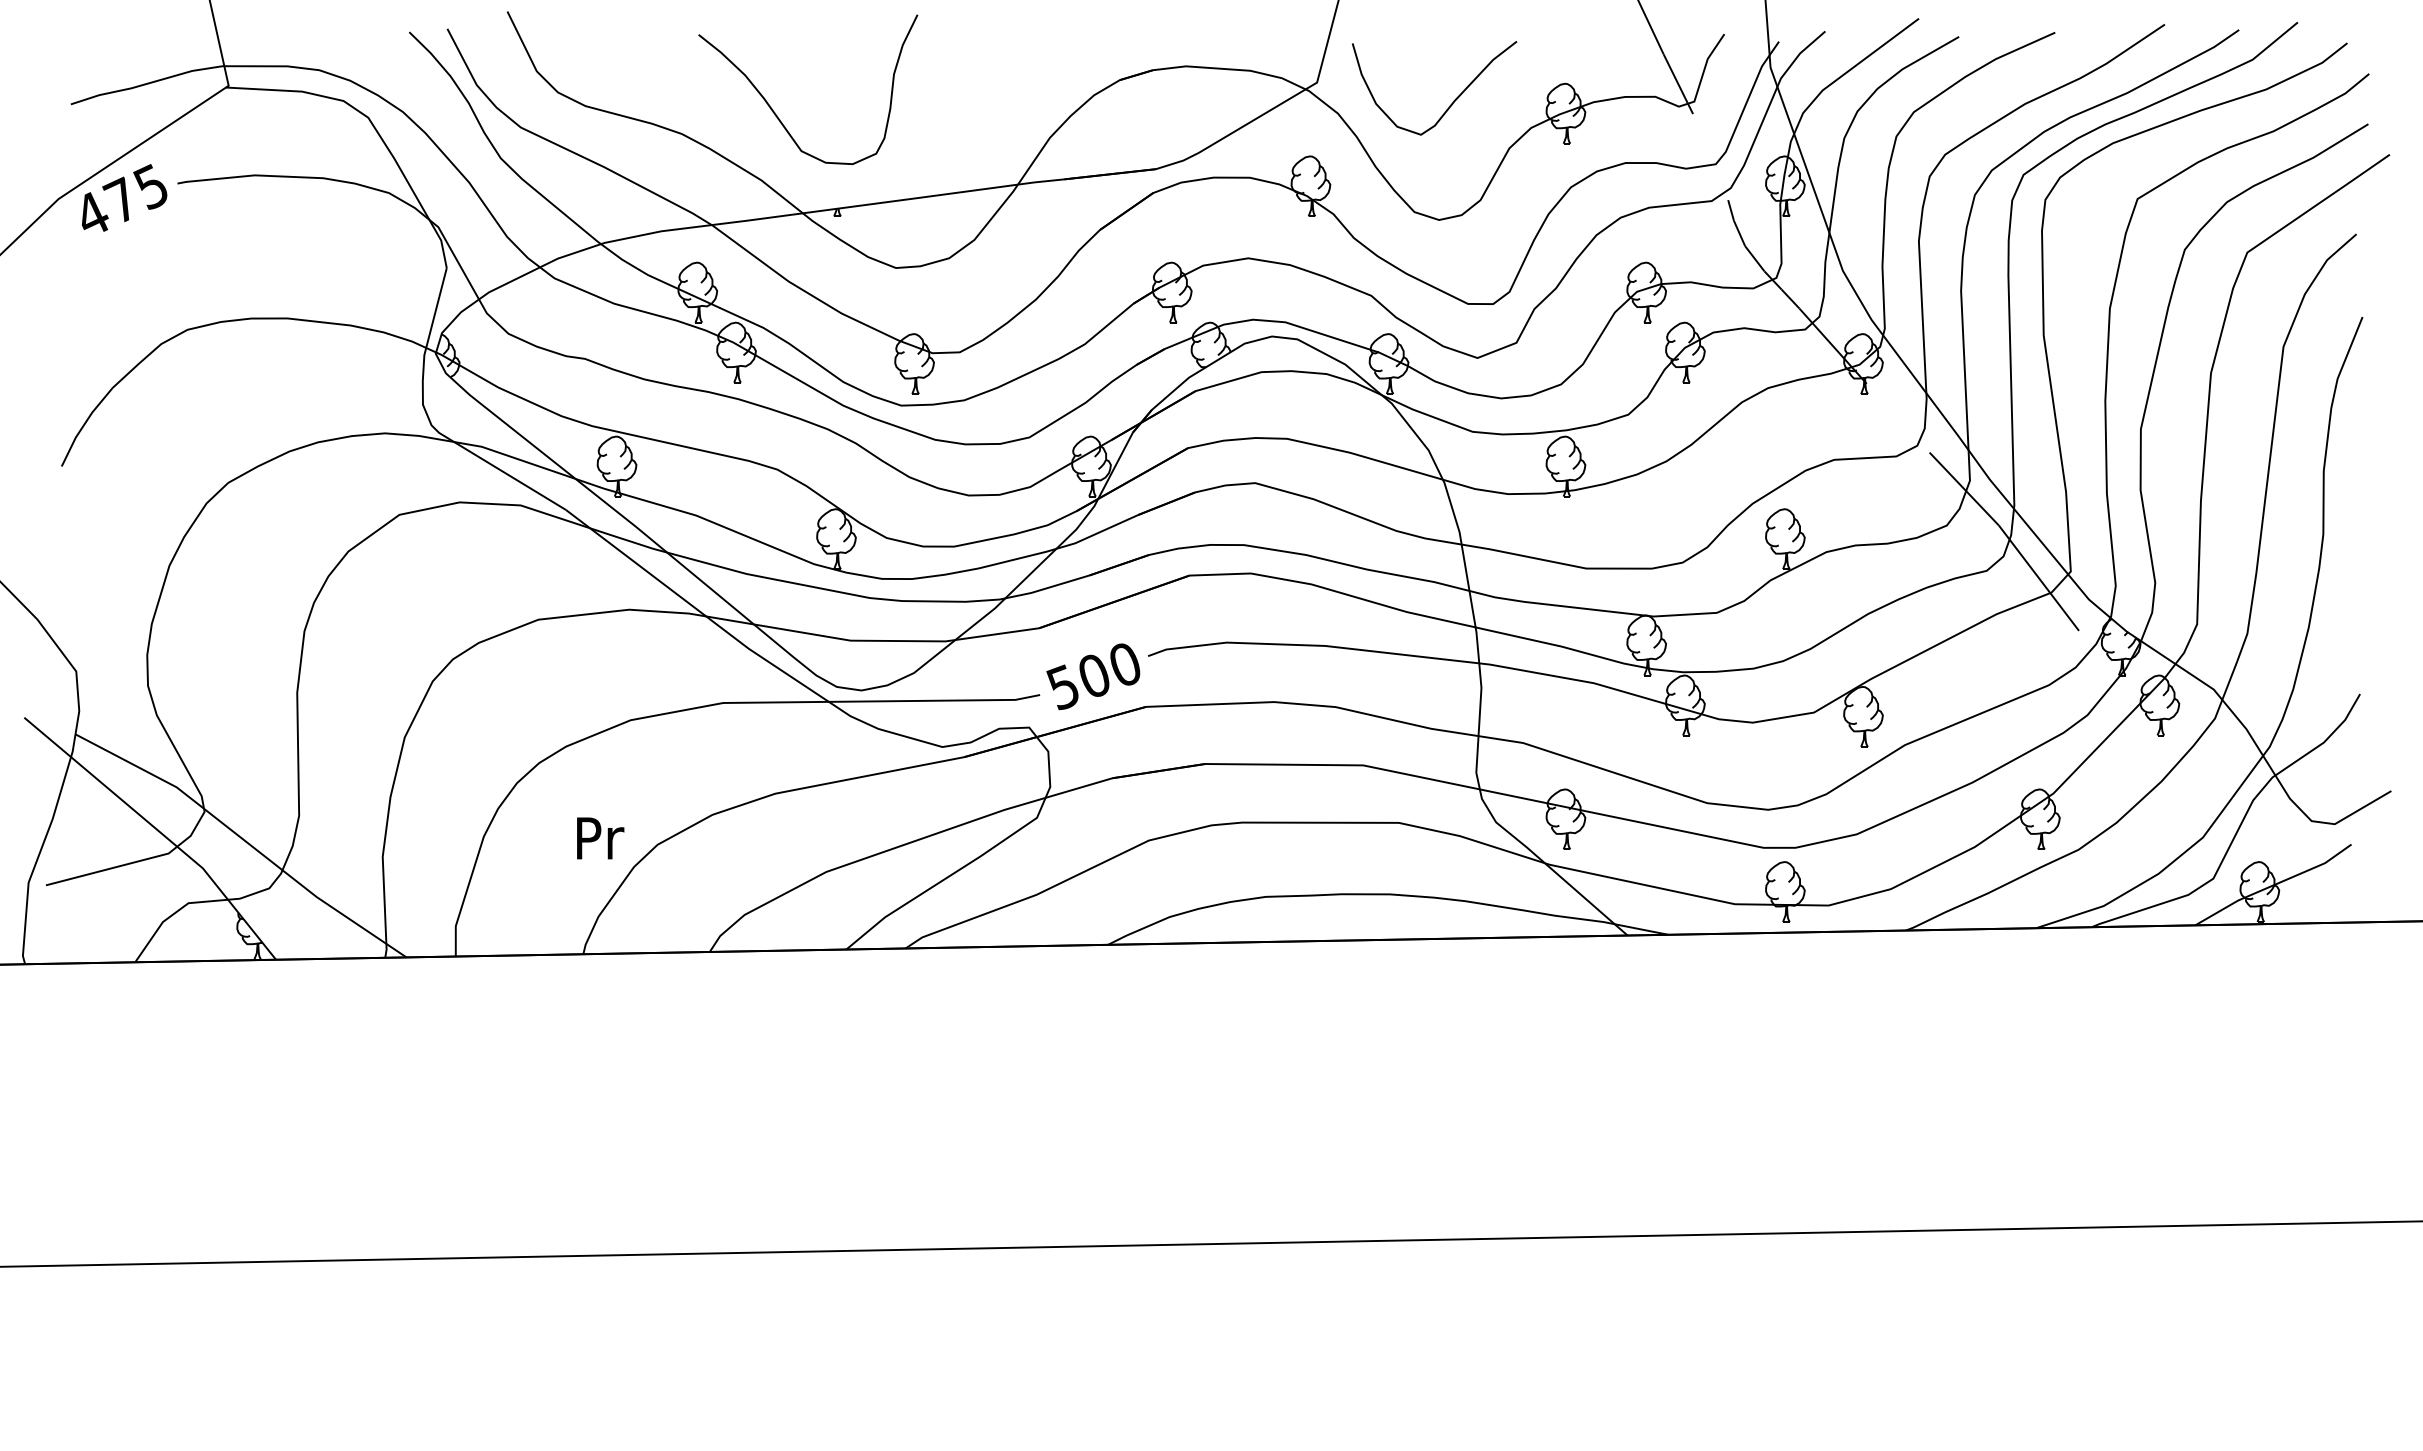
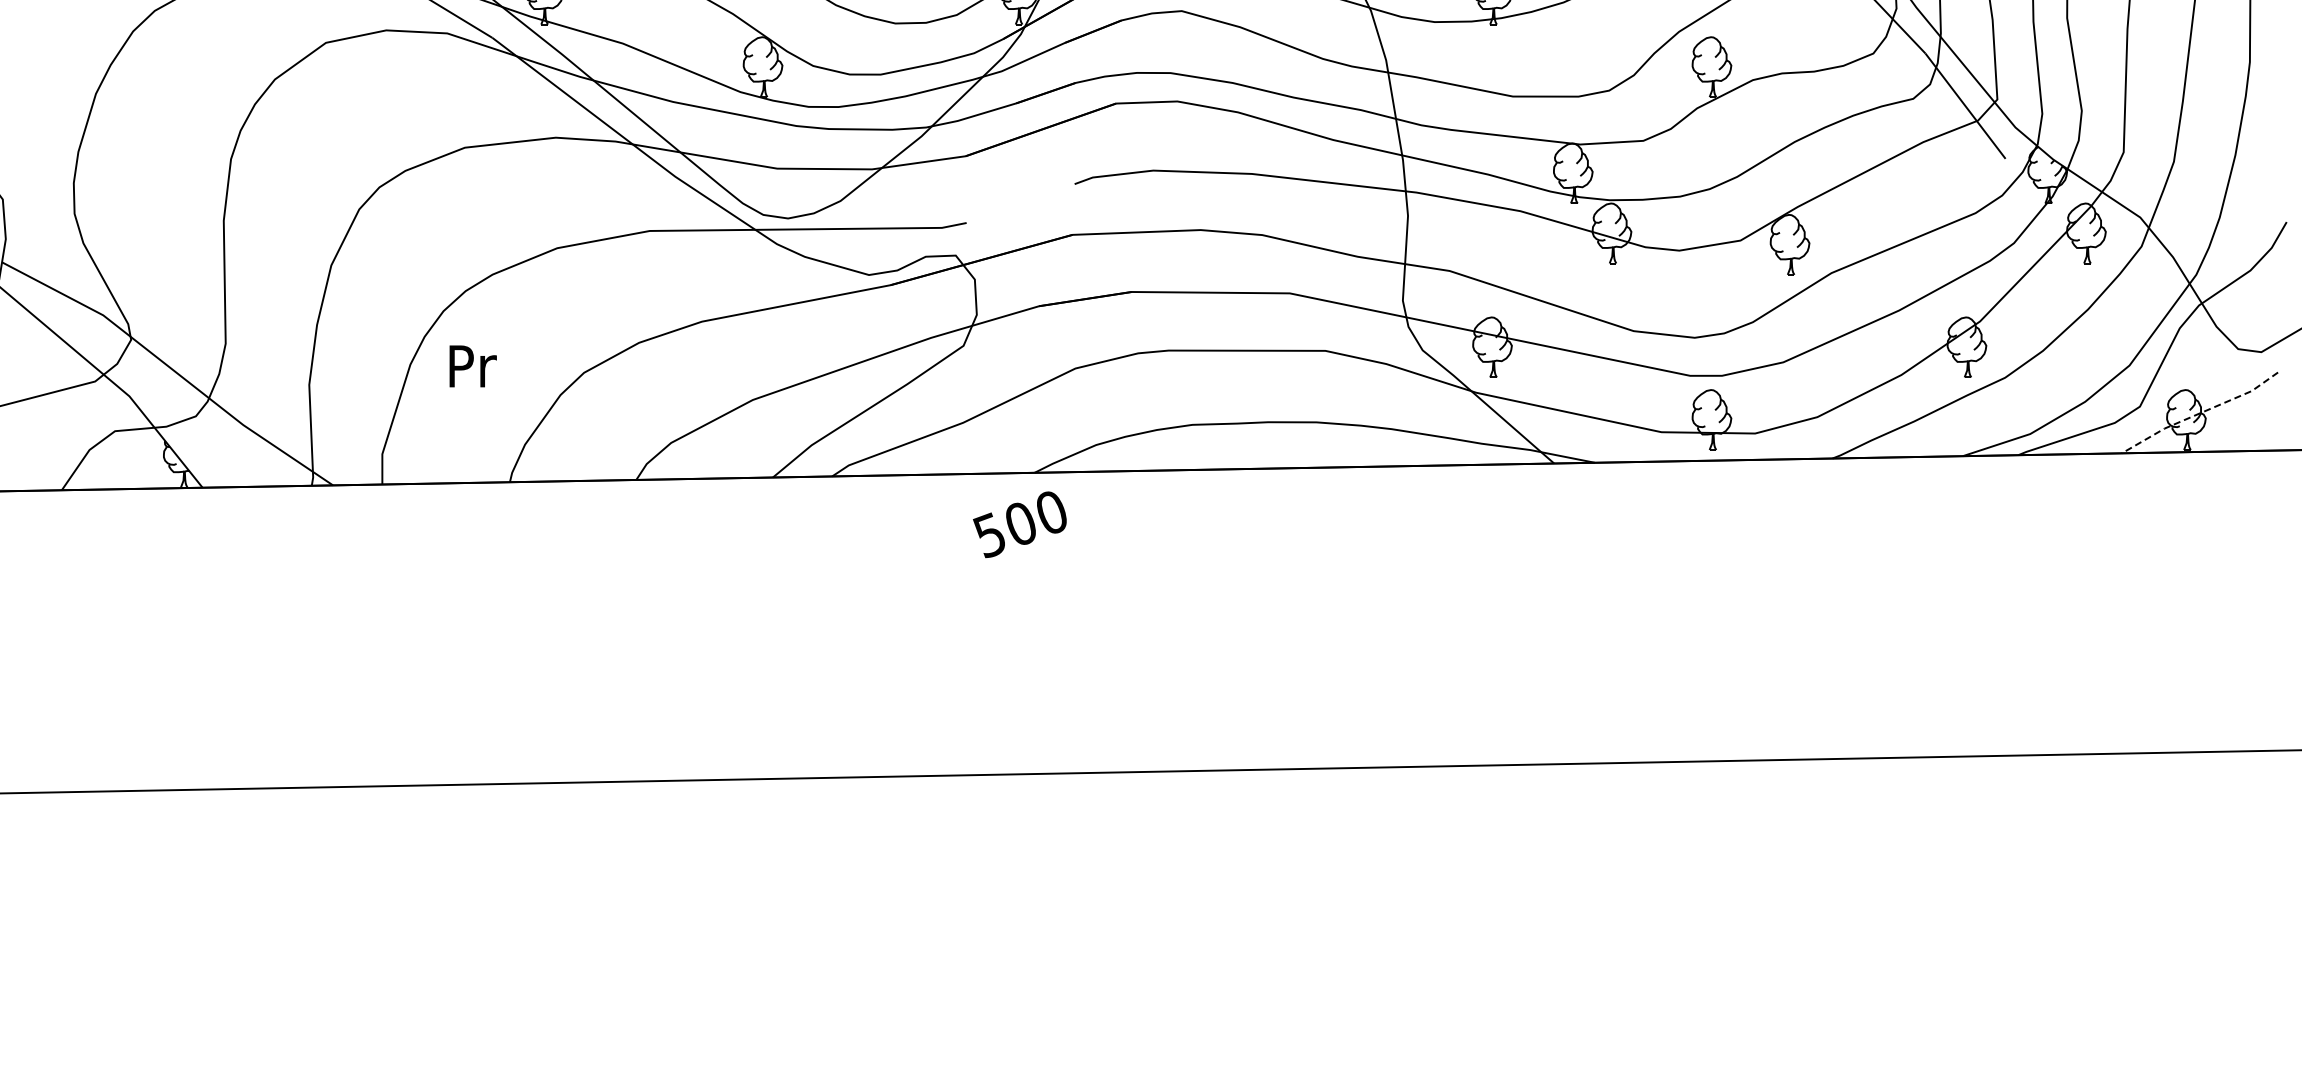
text: (1093, 676) -> (1020, 524), moved
text: (600, 838) -> (473, 366), moved
line: (2273, 885) -> (2200, 413), solid -> dashed

